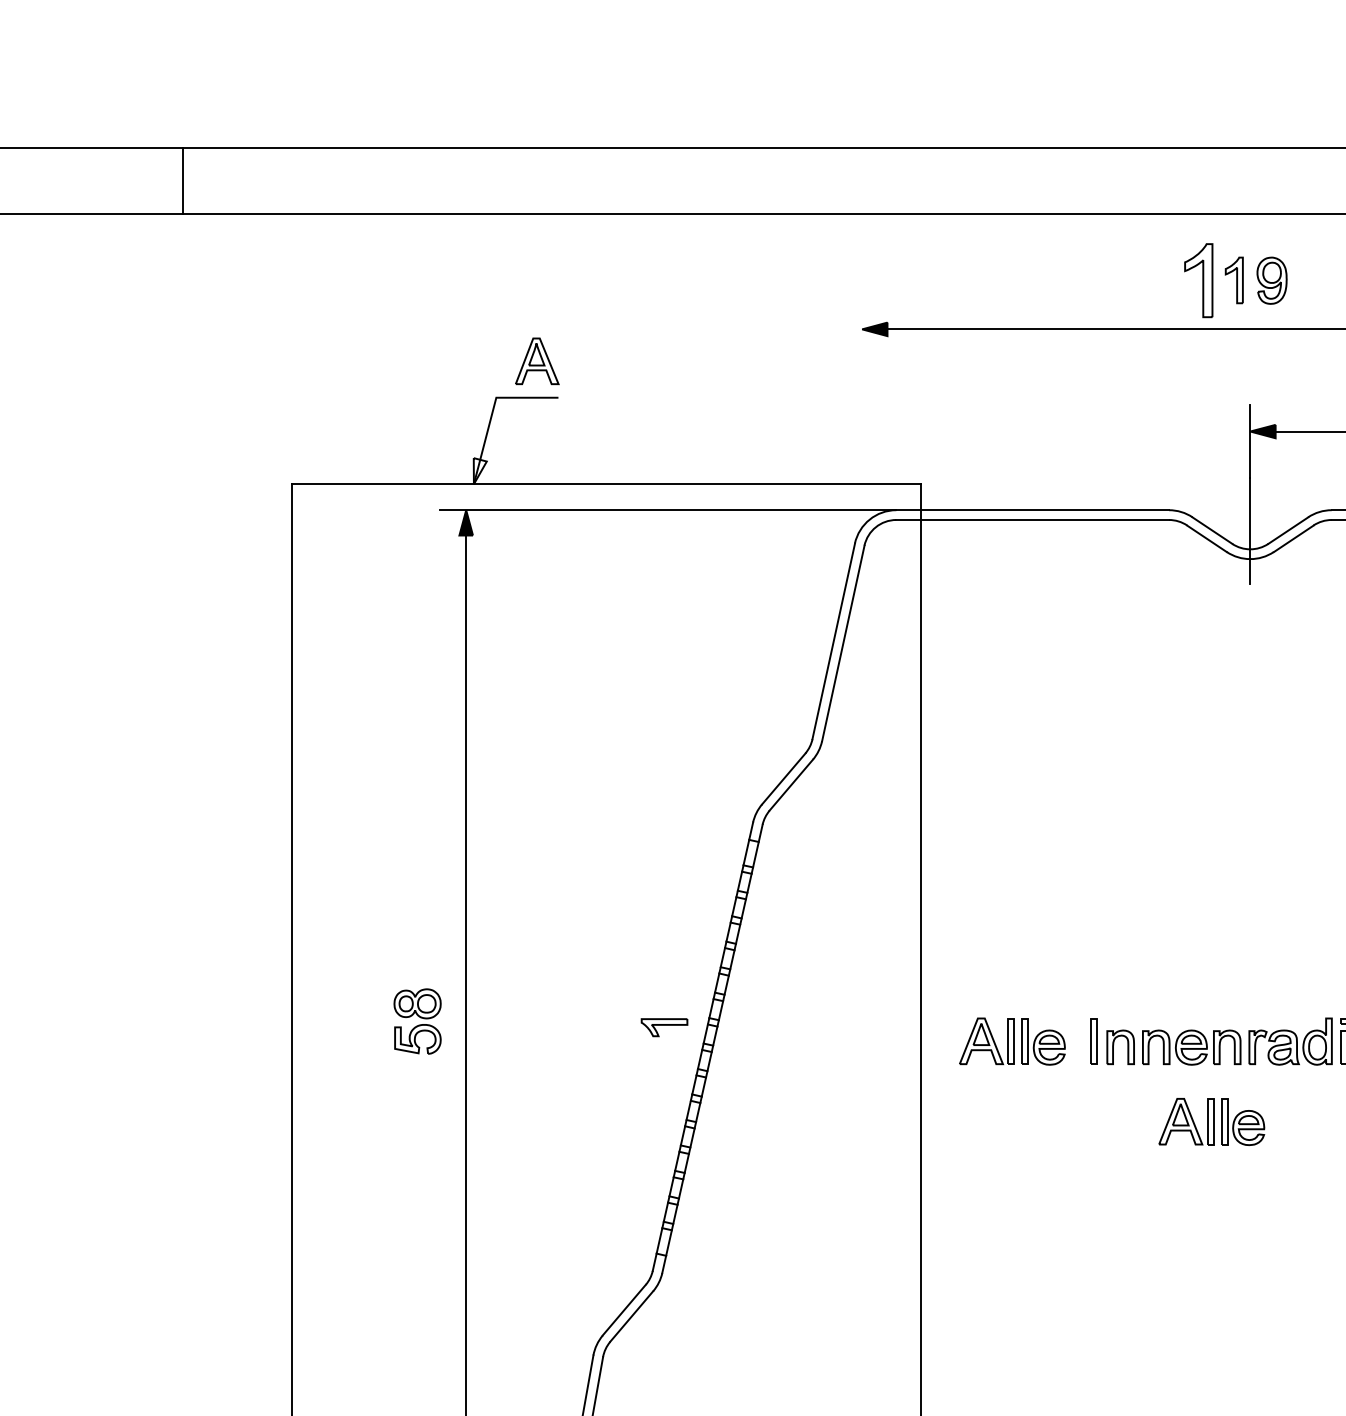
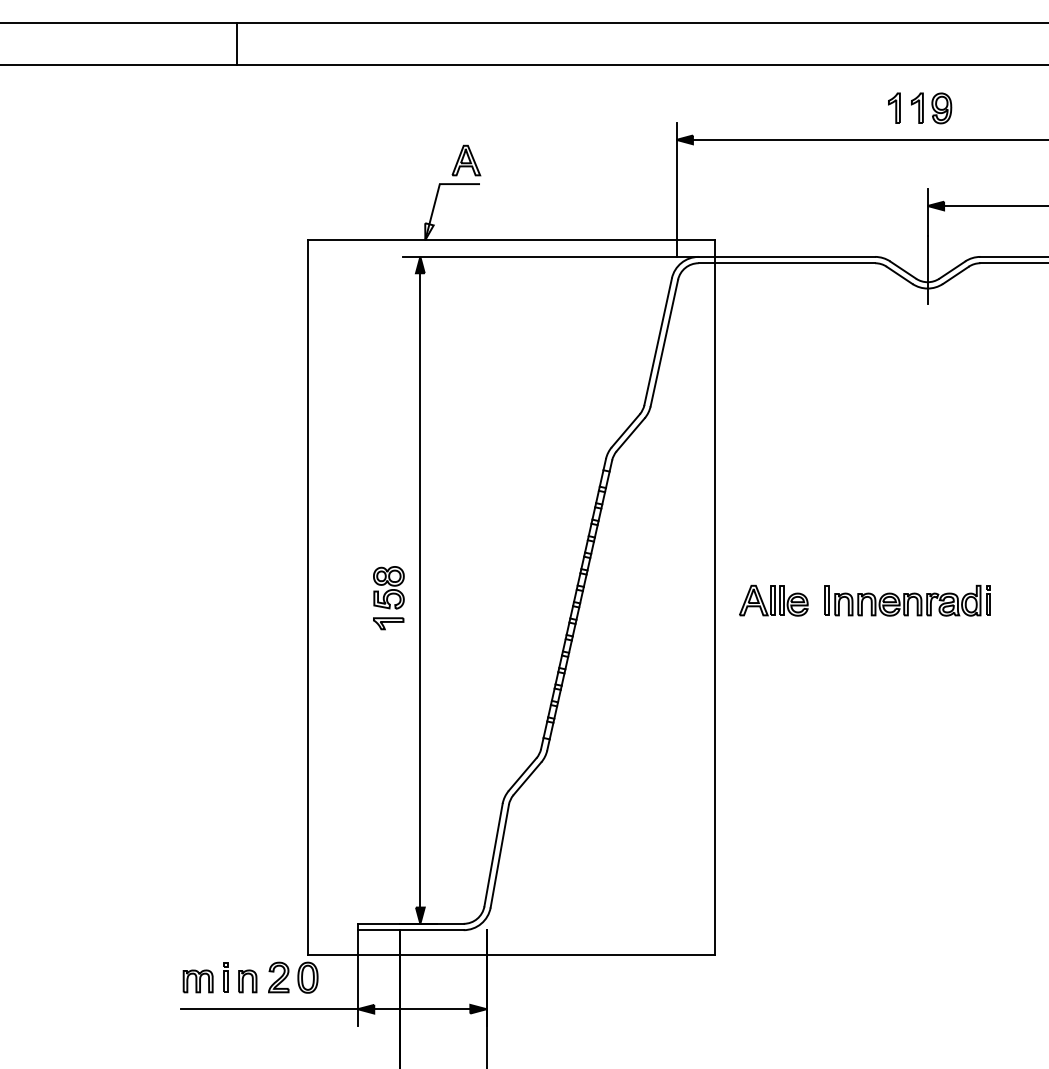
part: (1198, 279) -> (894, 107), size x0.62
line: (862, 406) -> (676, 189), added
part: (664, 1027) -> (388, 623), moved
part: (1211, 1121) -> (902, 652), removed

